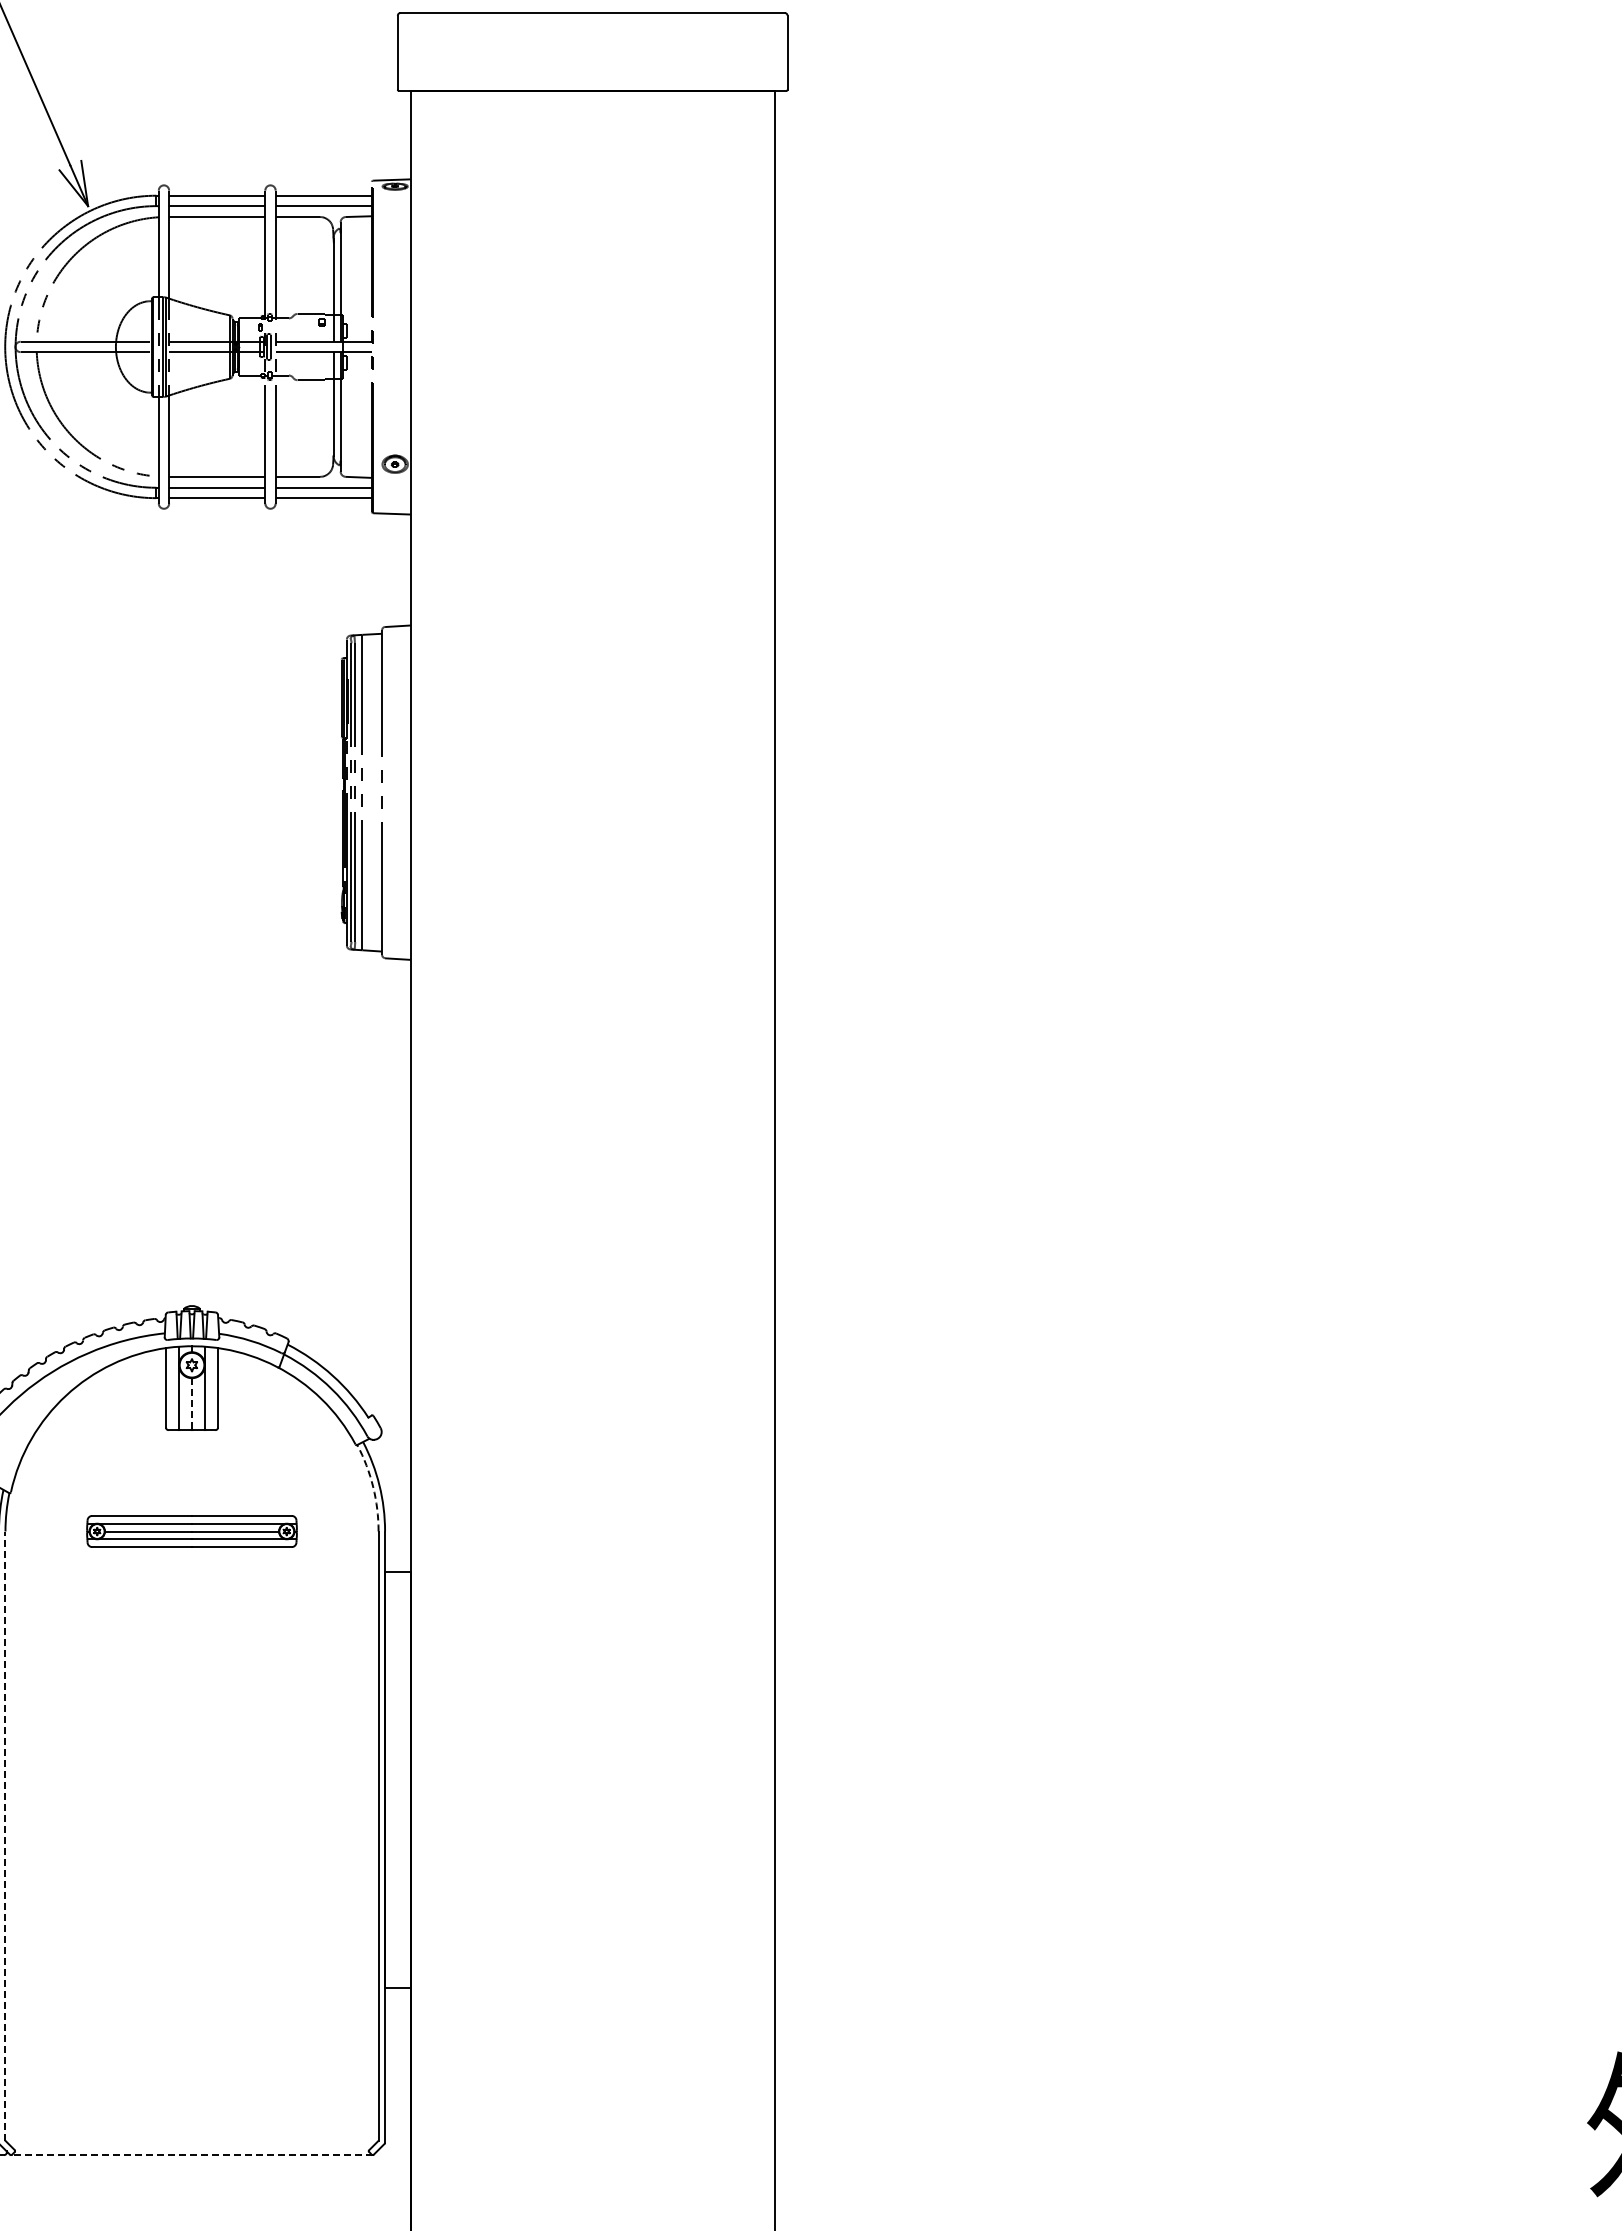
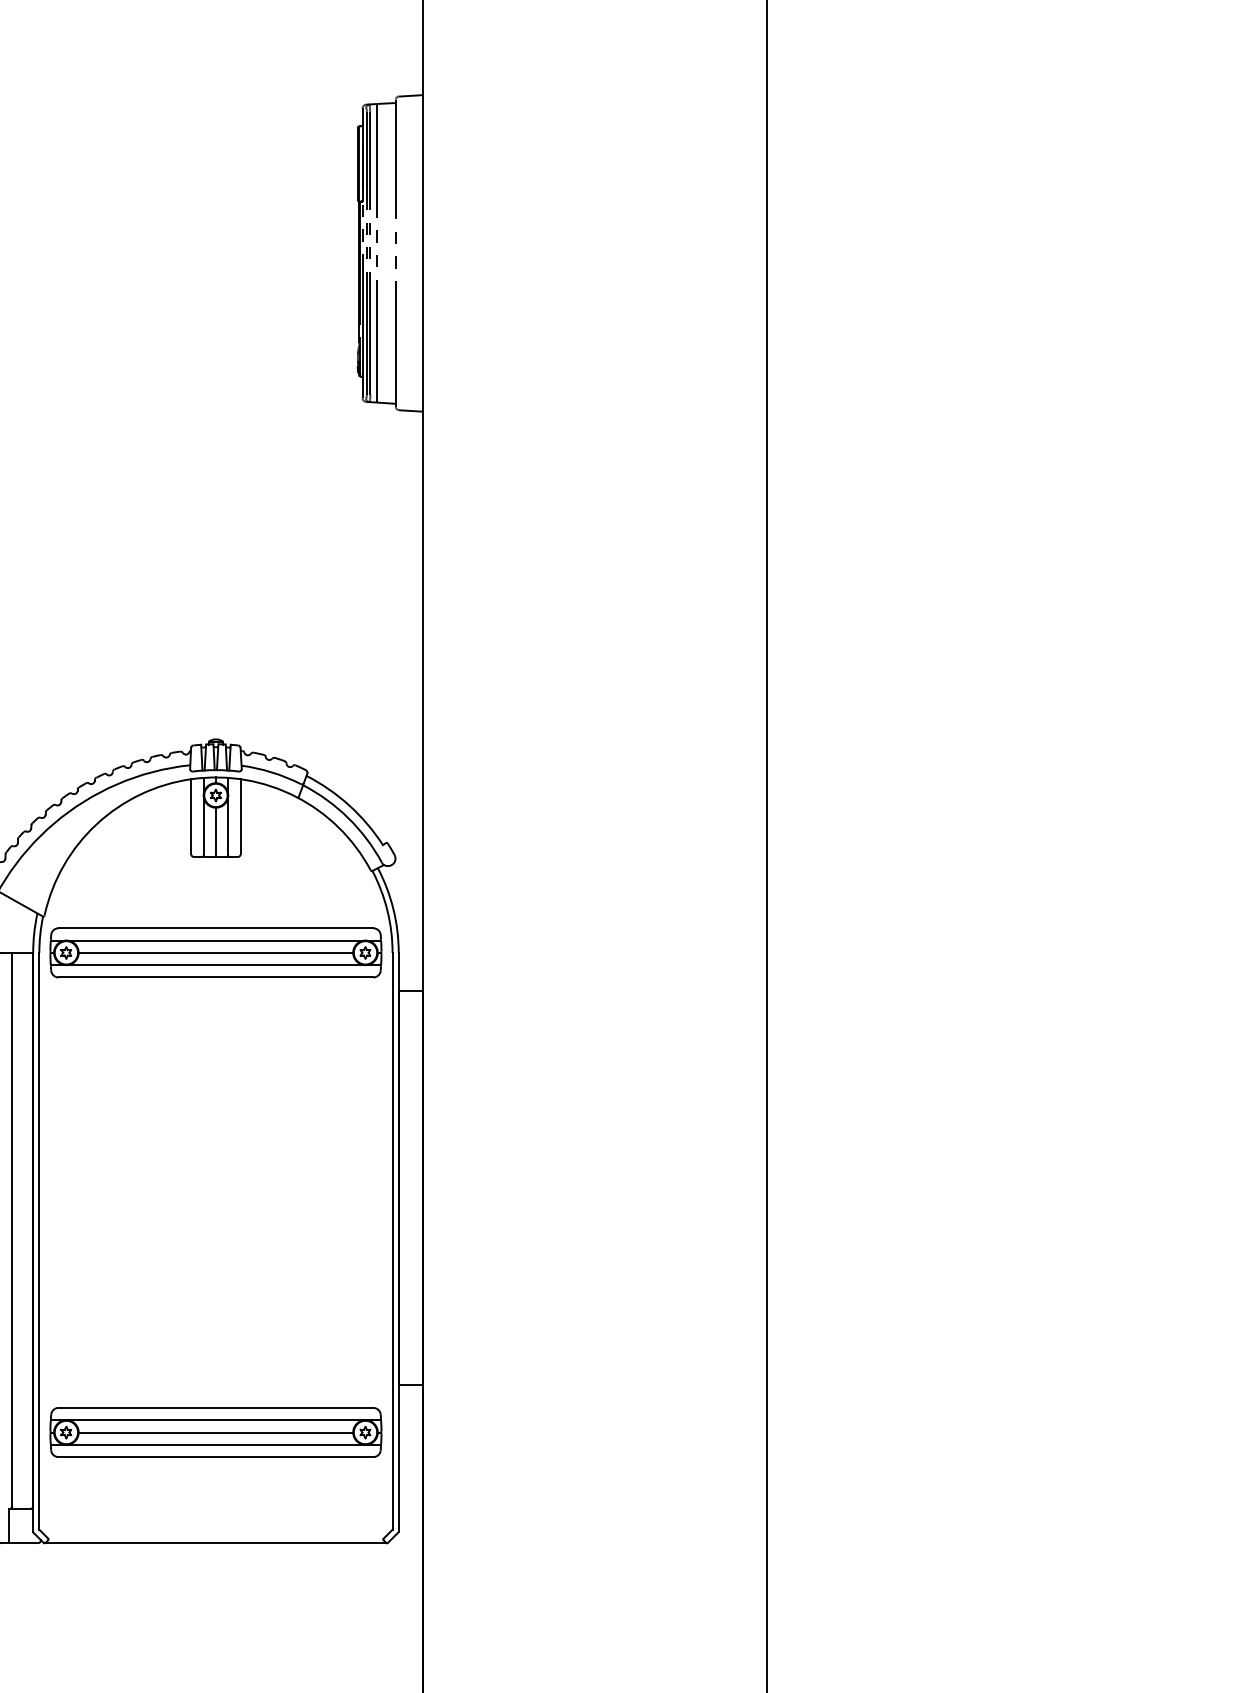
line: (192, 1404) -> (216, 832), dashed -> solid
arc: (373, 1486) -> (387, 910), dashed -> solid
part: (191, 1531) -> (215, 952), size x1.67
line: (5, 1836) -> (39, 1241), dashed -> solid
part: (191, 2037) -> (215, 1431), added
line: (192, 2155) -> (216, 1543), dashed -> solid

